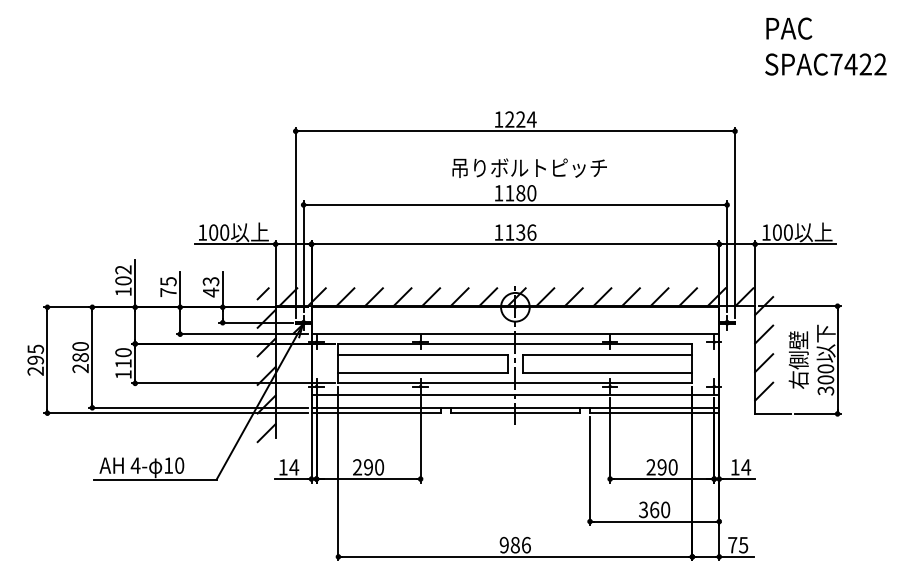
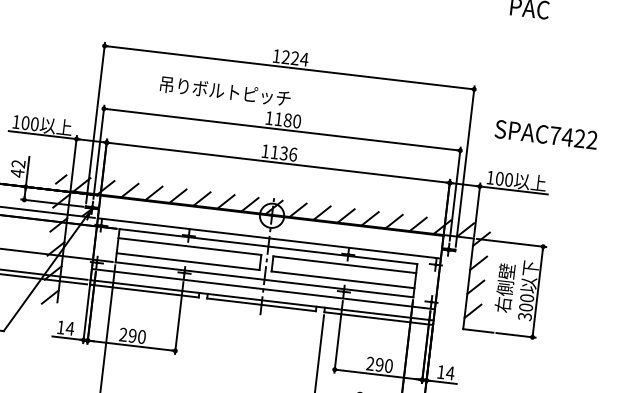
text: (825, 64) -> (546, 134), moved
text: (529, 167) -> (225, 91), moved
text: (211, 281) -> (18, 164), 43 -> 42

